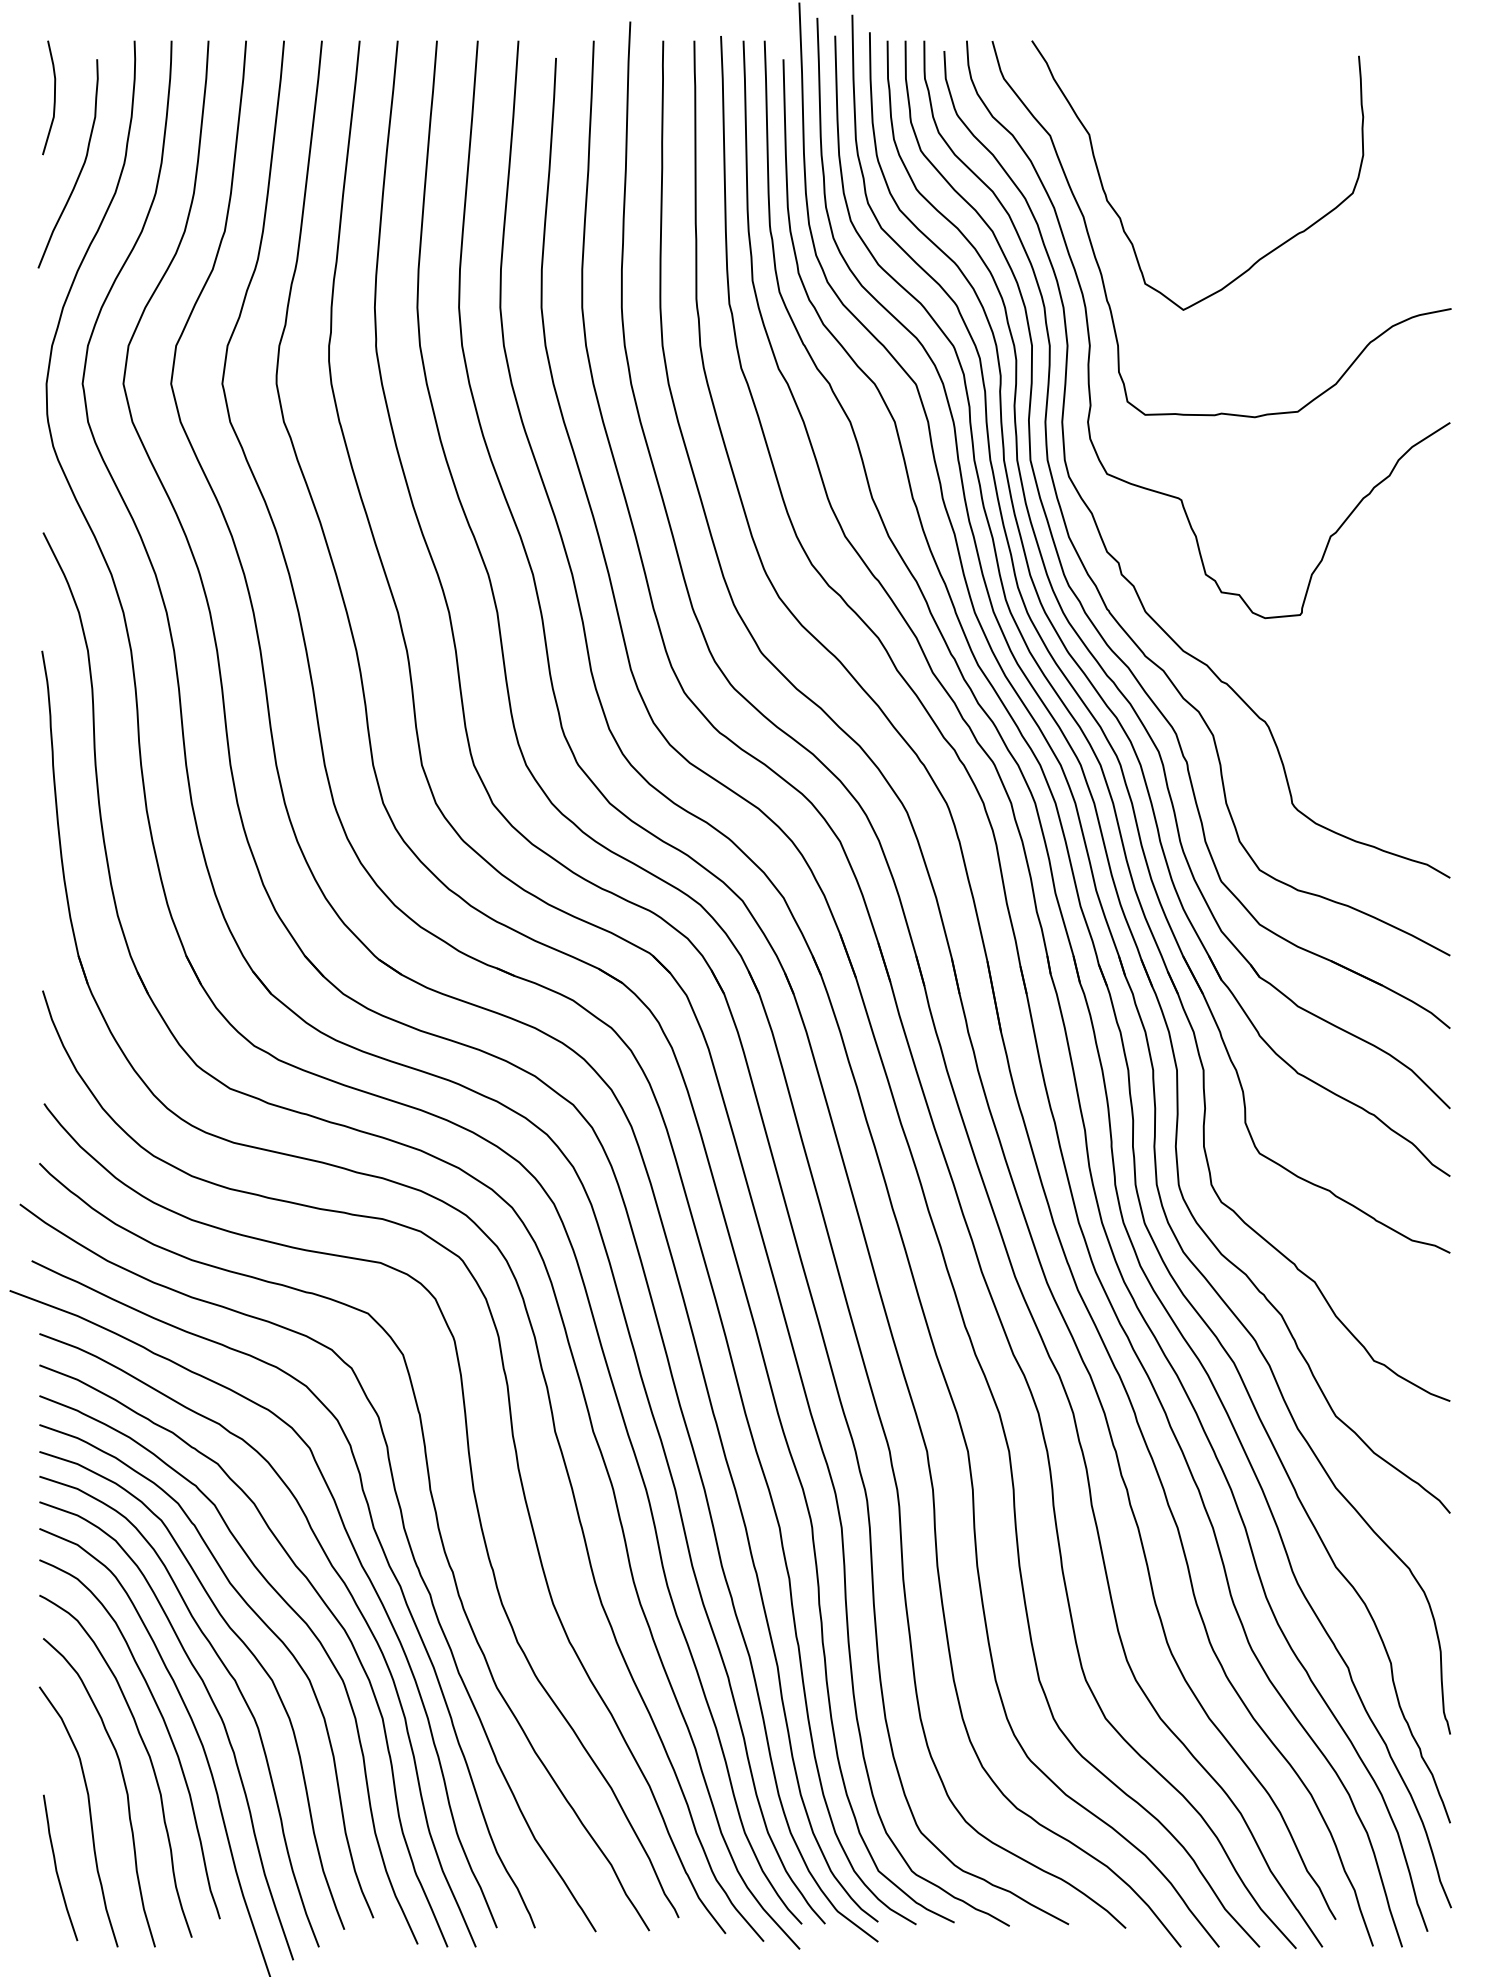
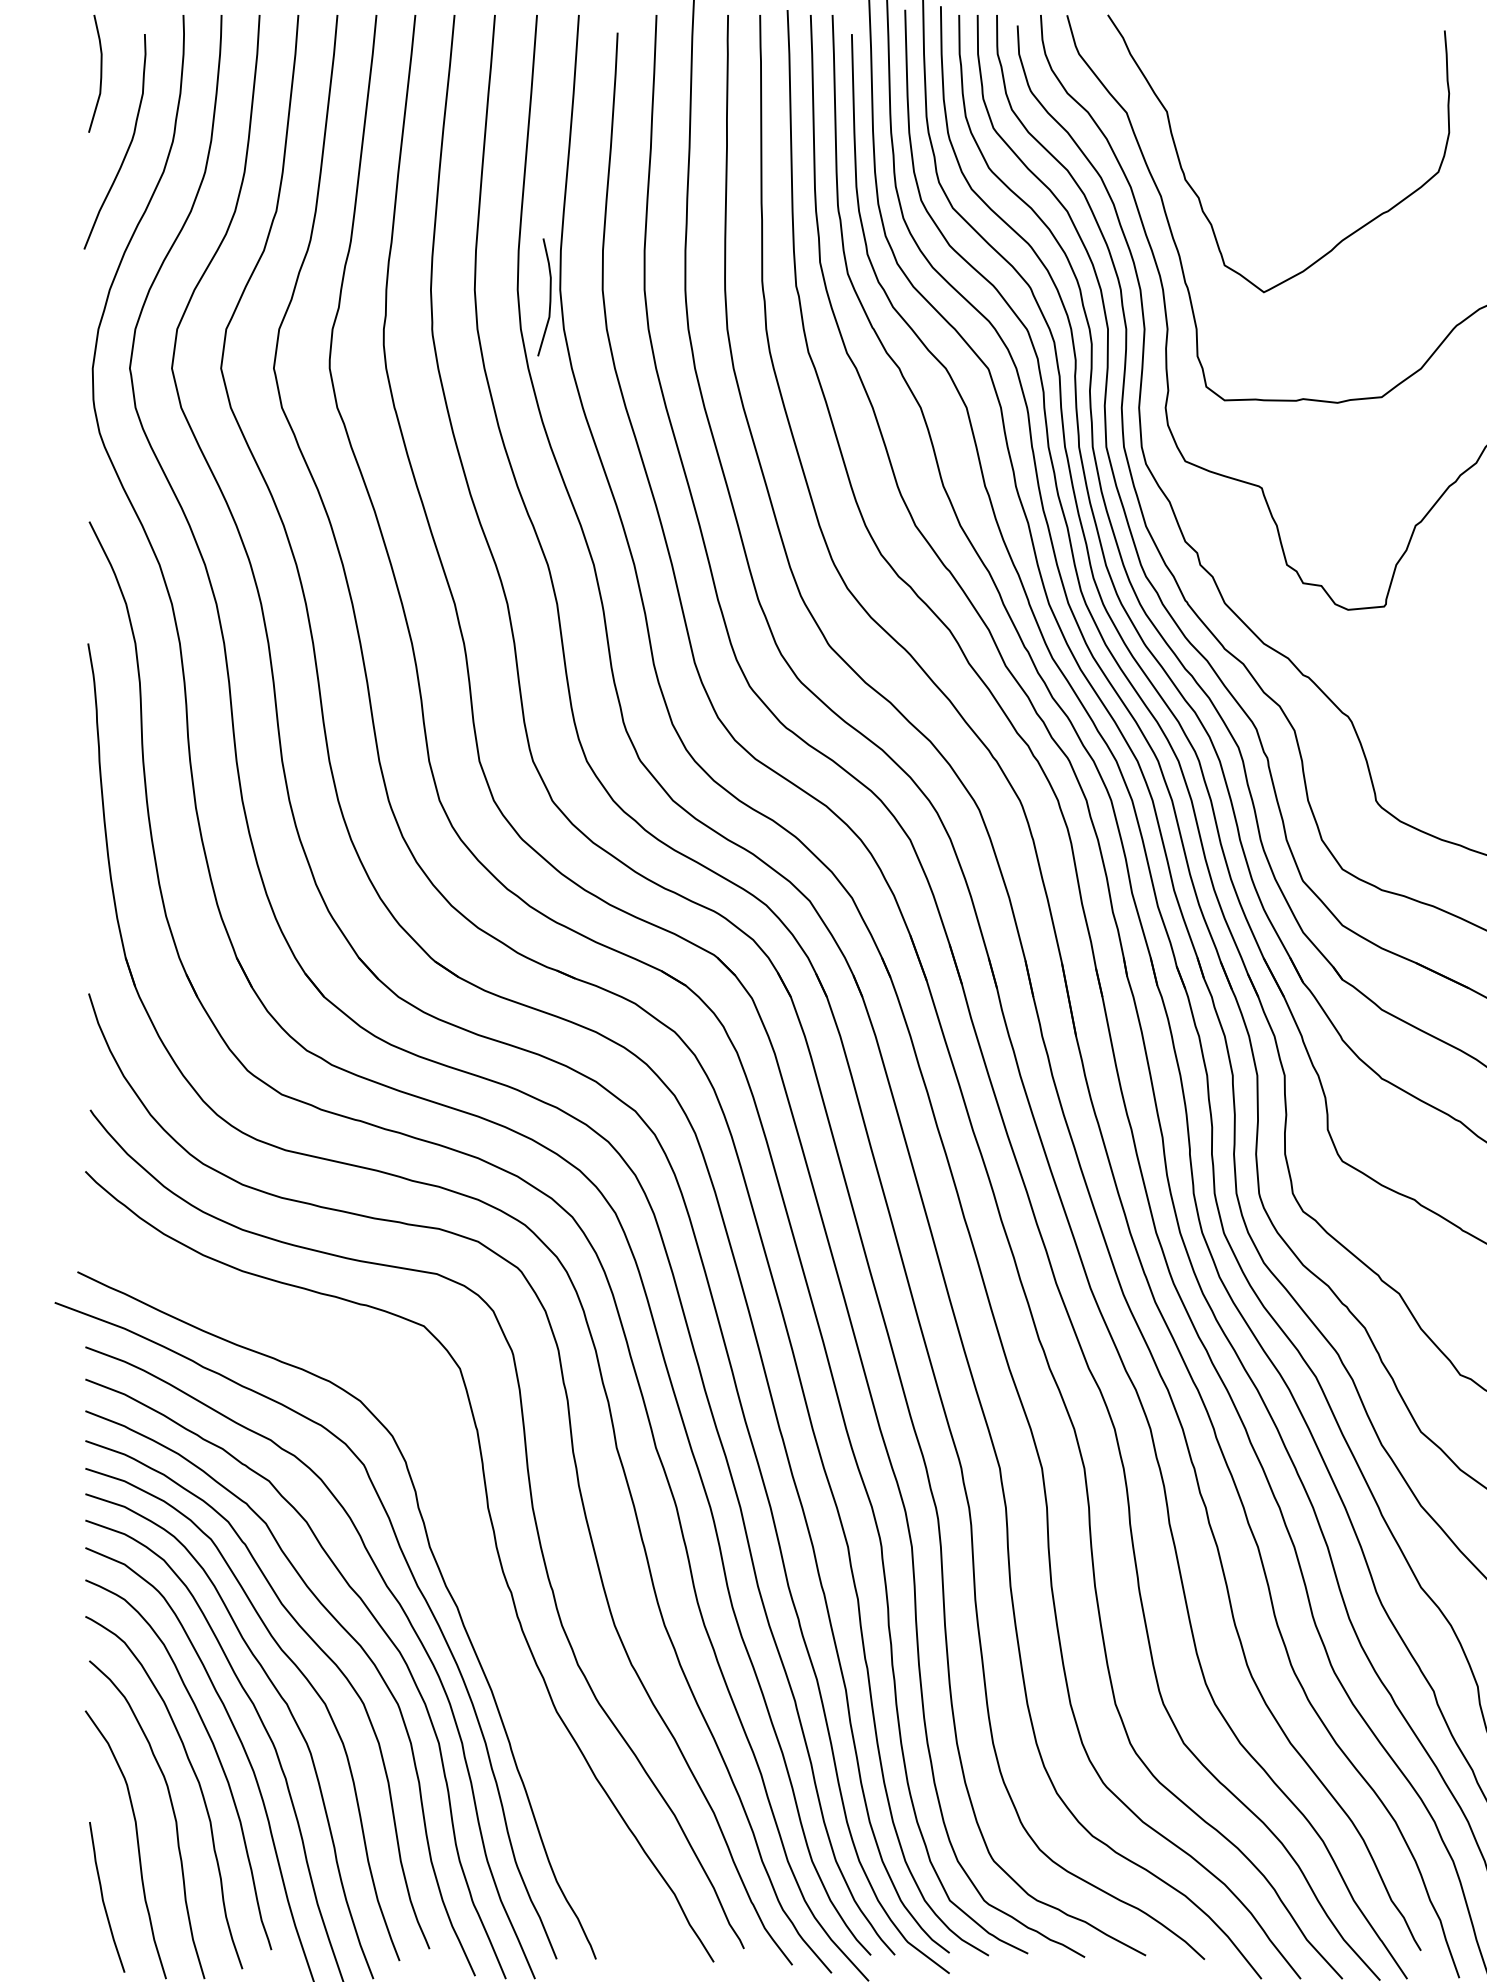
curve: (490, 314) -> (550, 296), added
curve: (404, 1533) -> (461, 1552), removed

